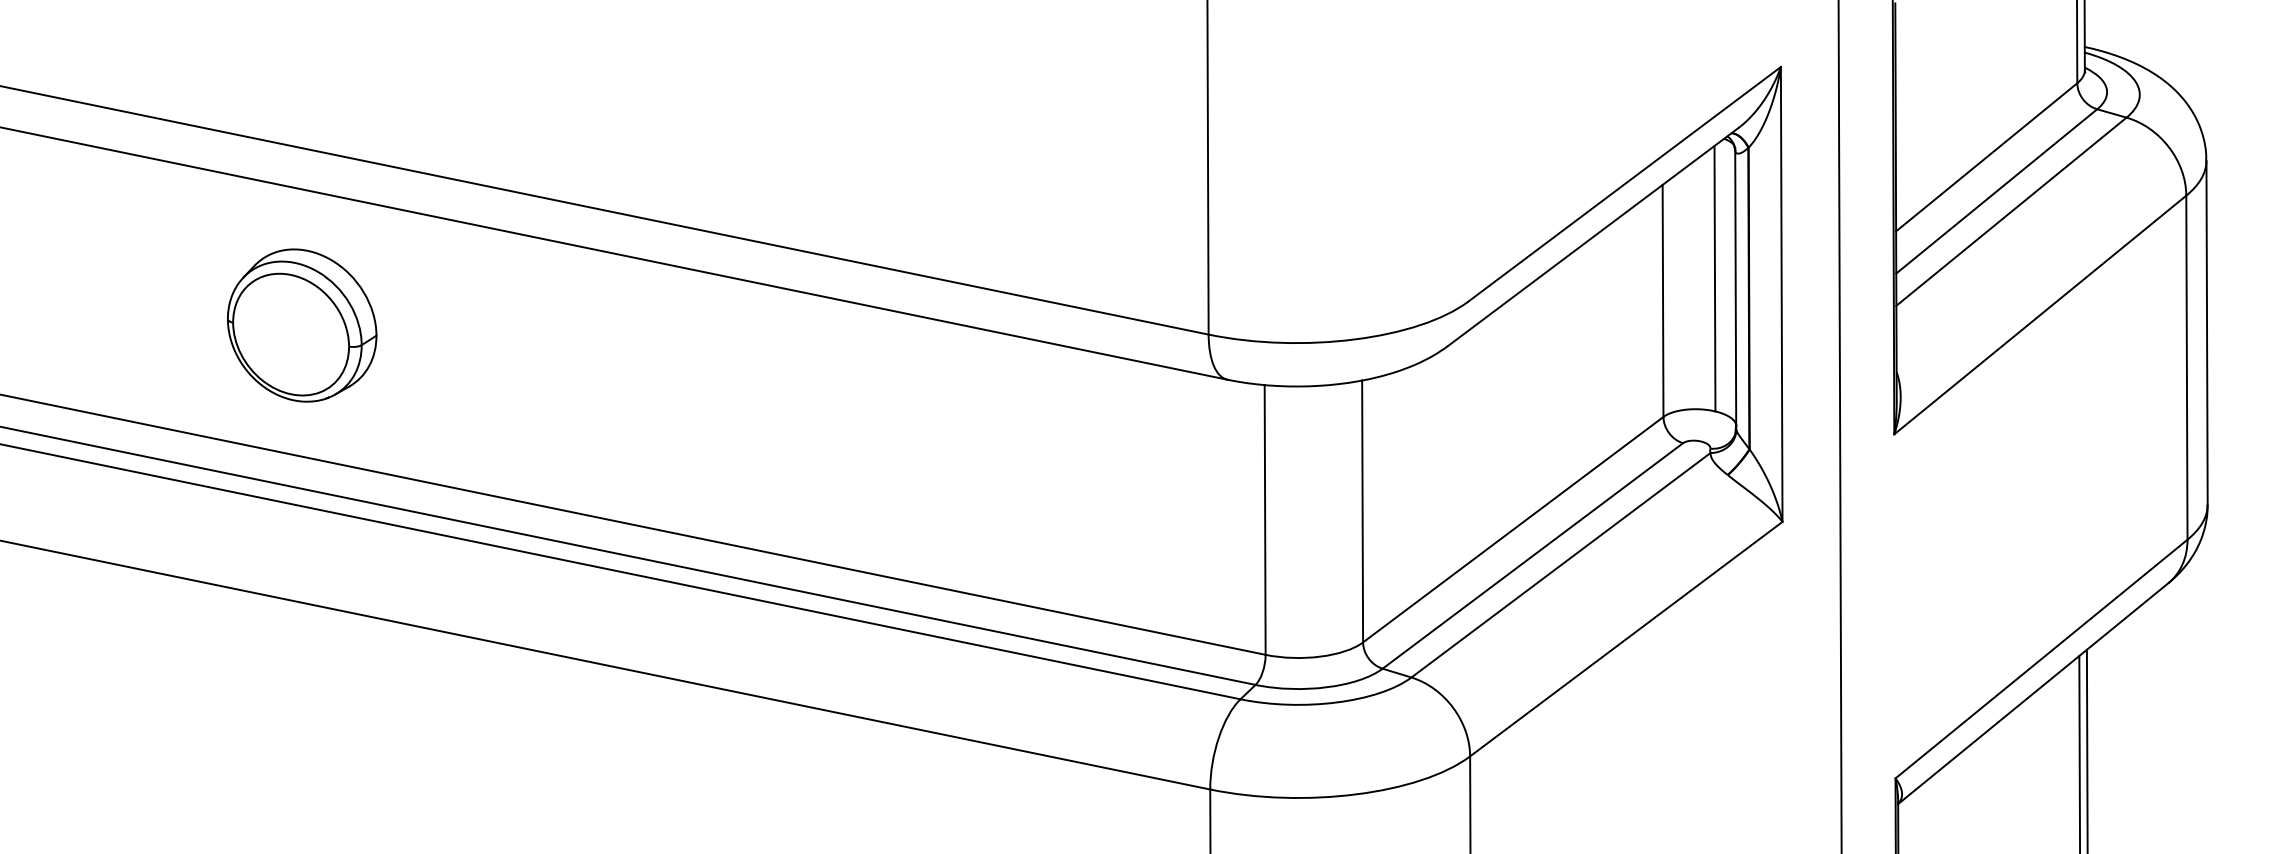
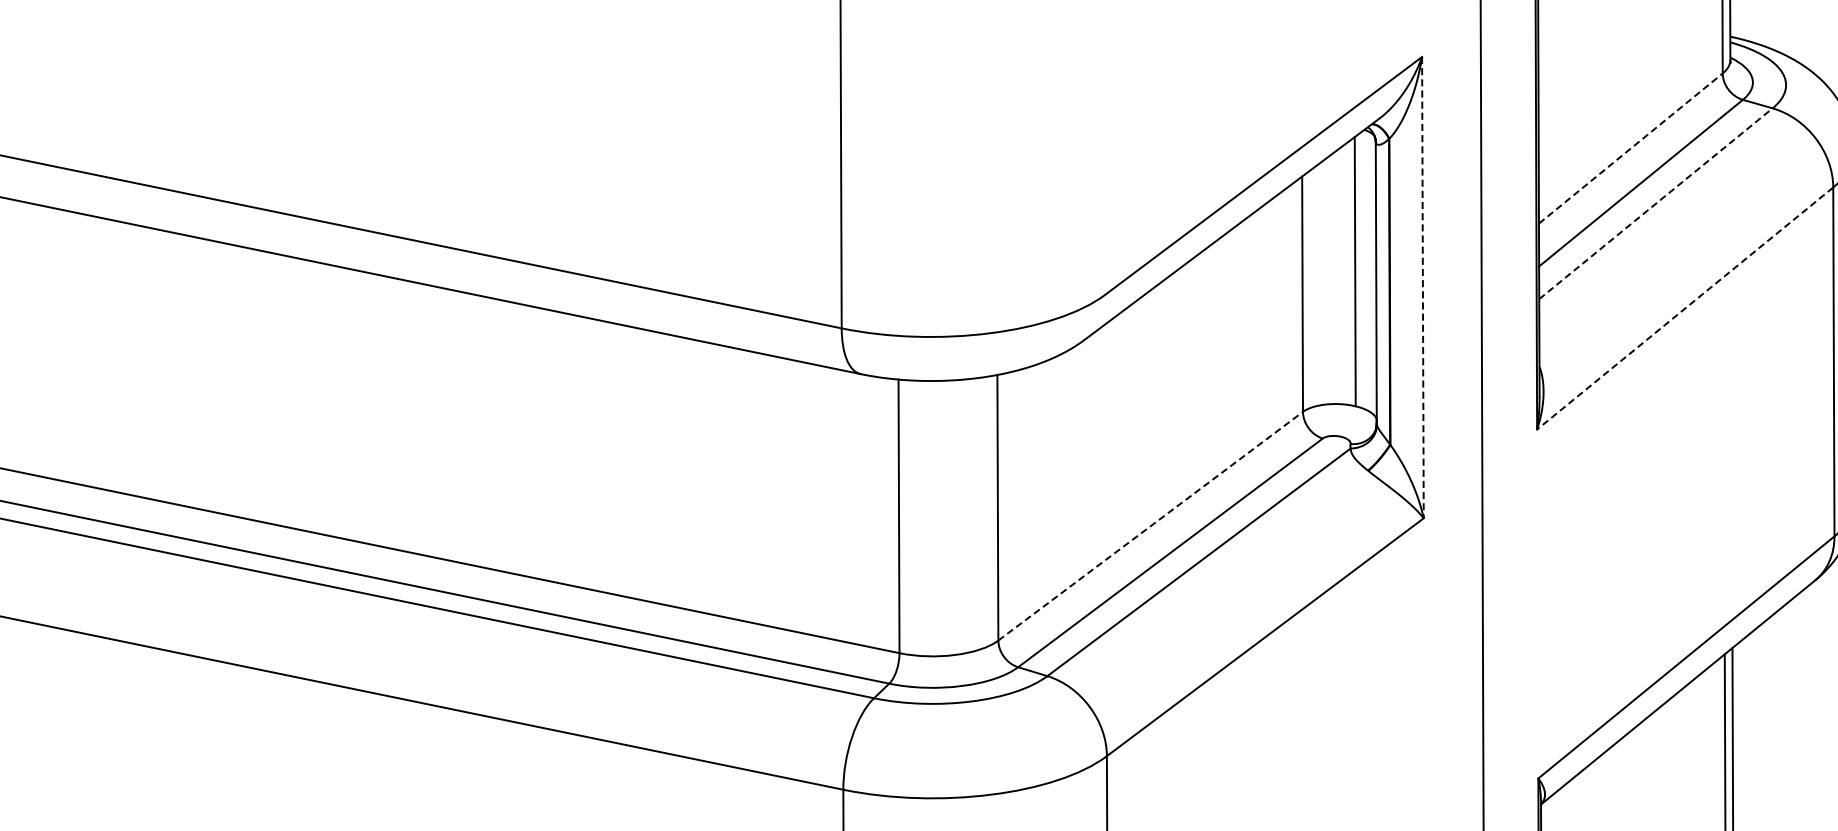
line: (1987, 157) -> (1631, 148), solid -> dashed
line: (2011, 211) -> (1655, 203), solid -> dashed
line: (1781, 294) -> (1422, 287), solid -> dashed
line: (2040, 315) -> (1685, 308), solid -> dashed
line: (1513, 529) -> (1150, 526), solid -> dashed

